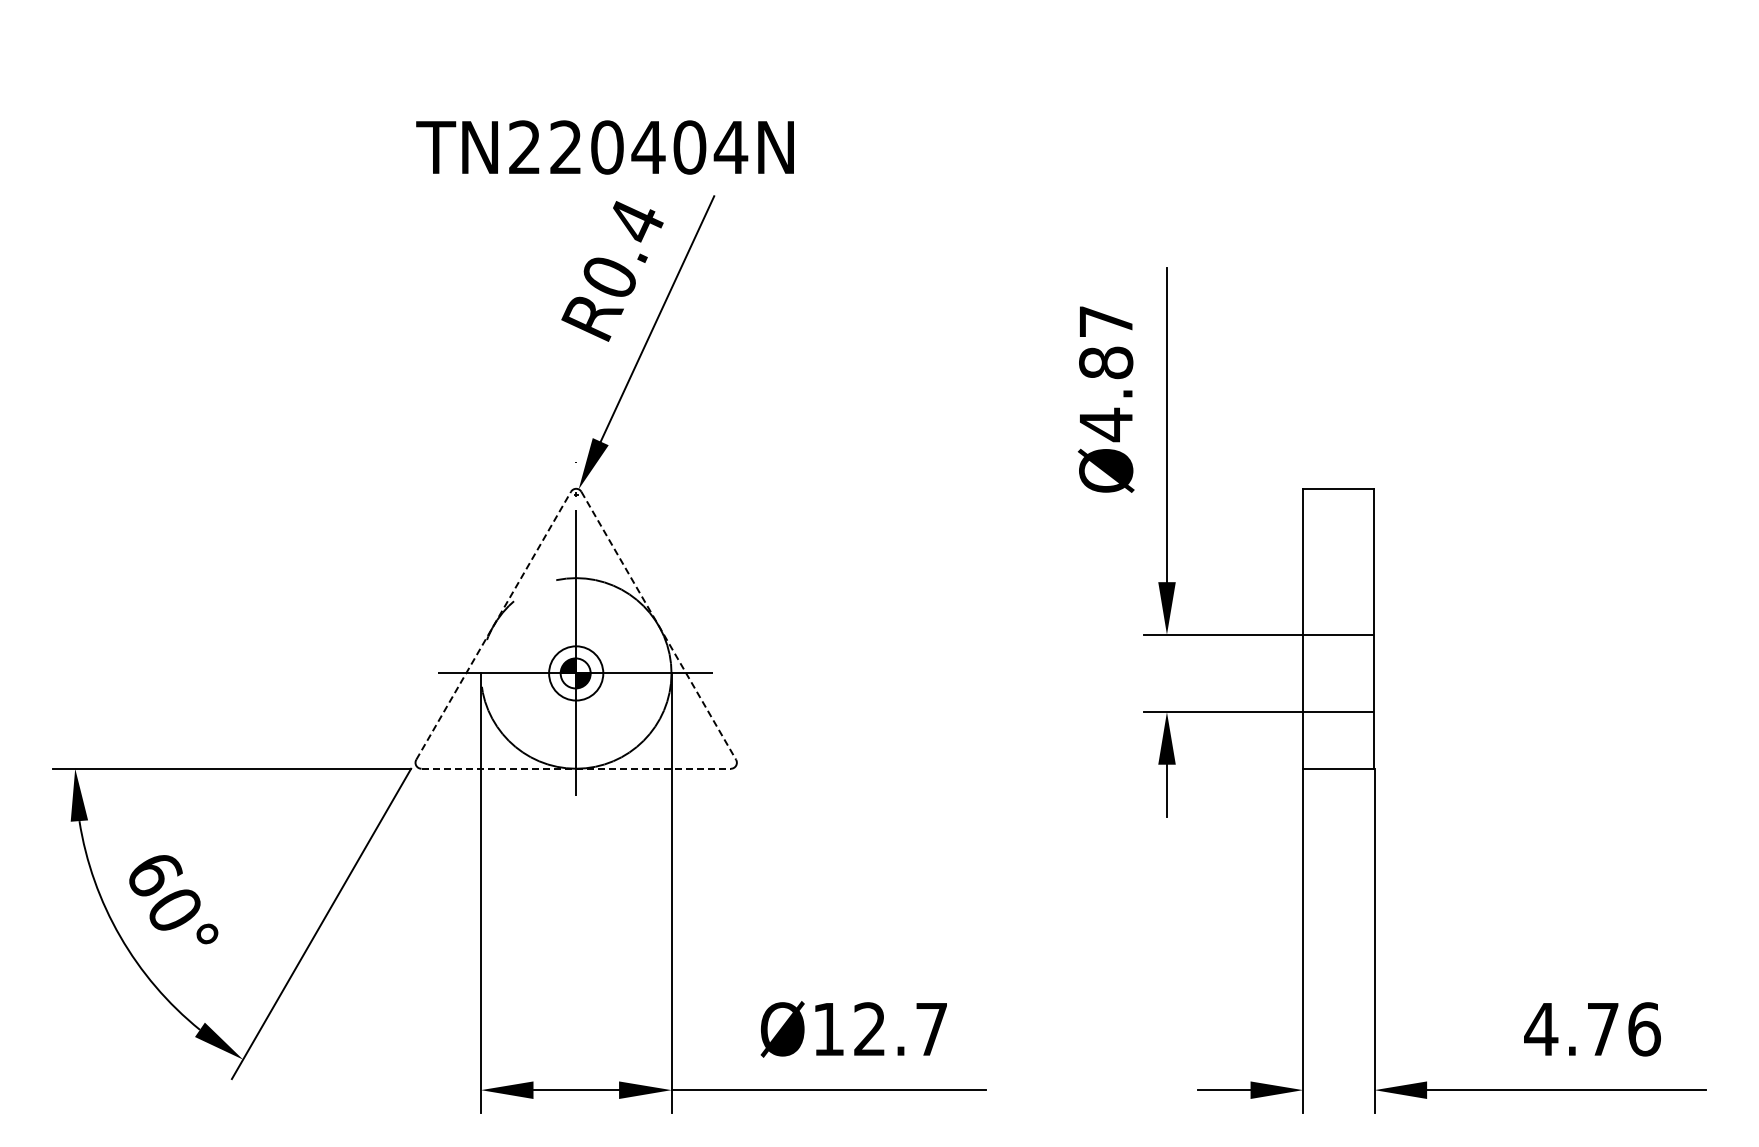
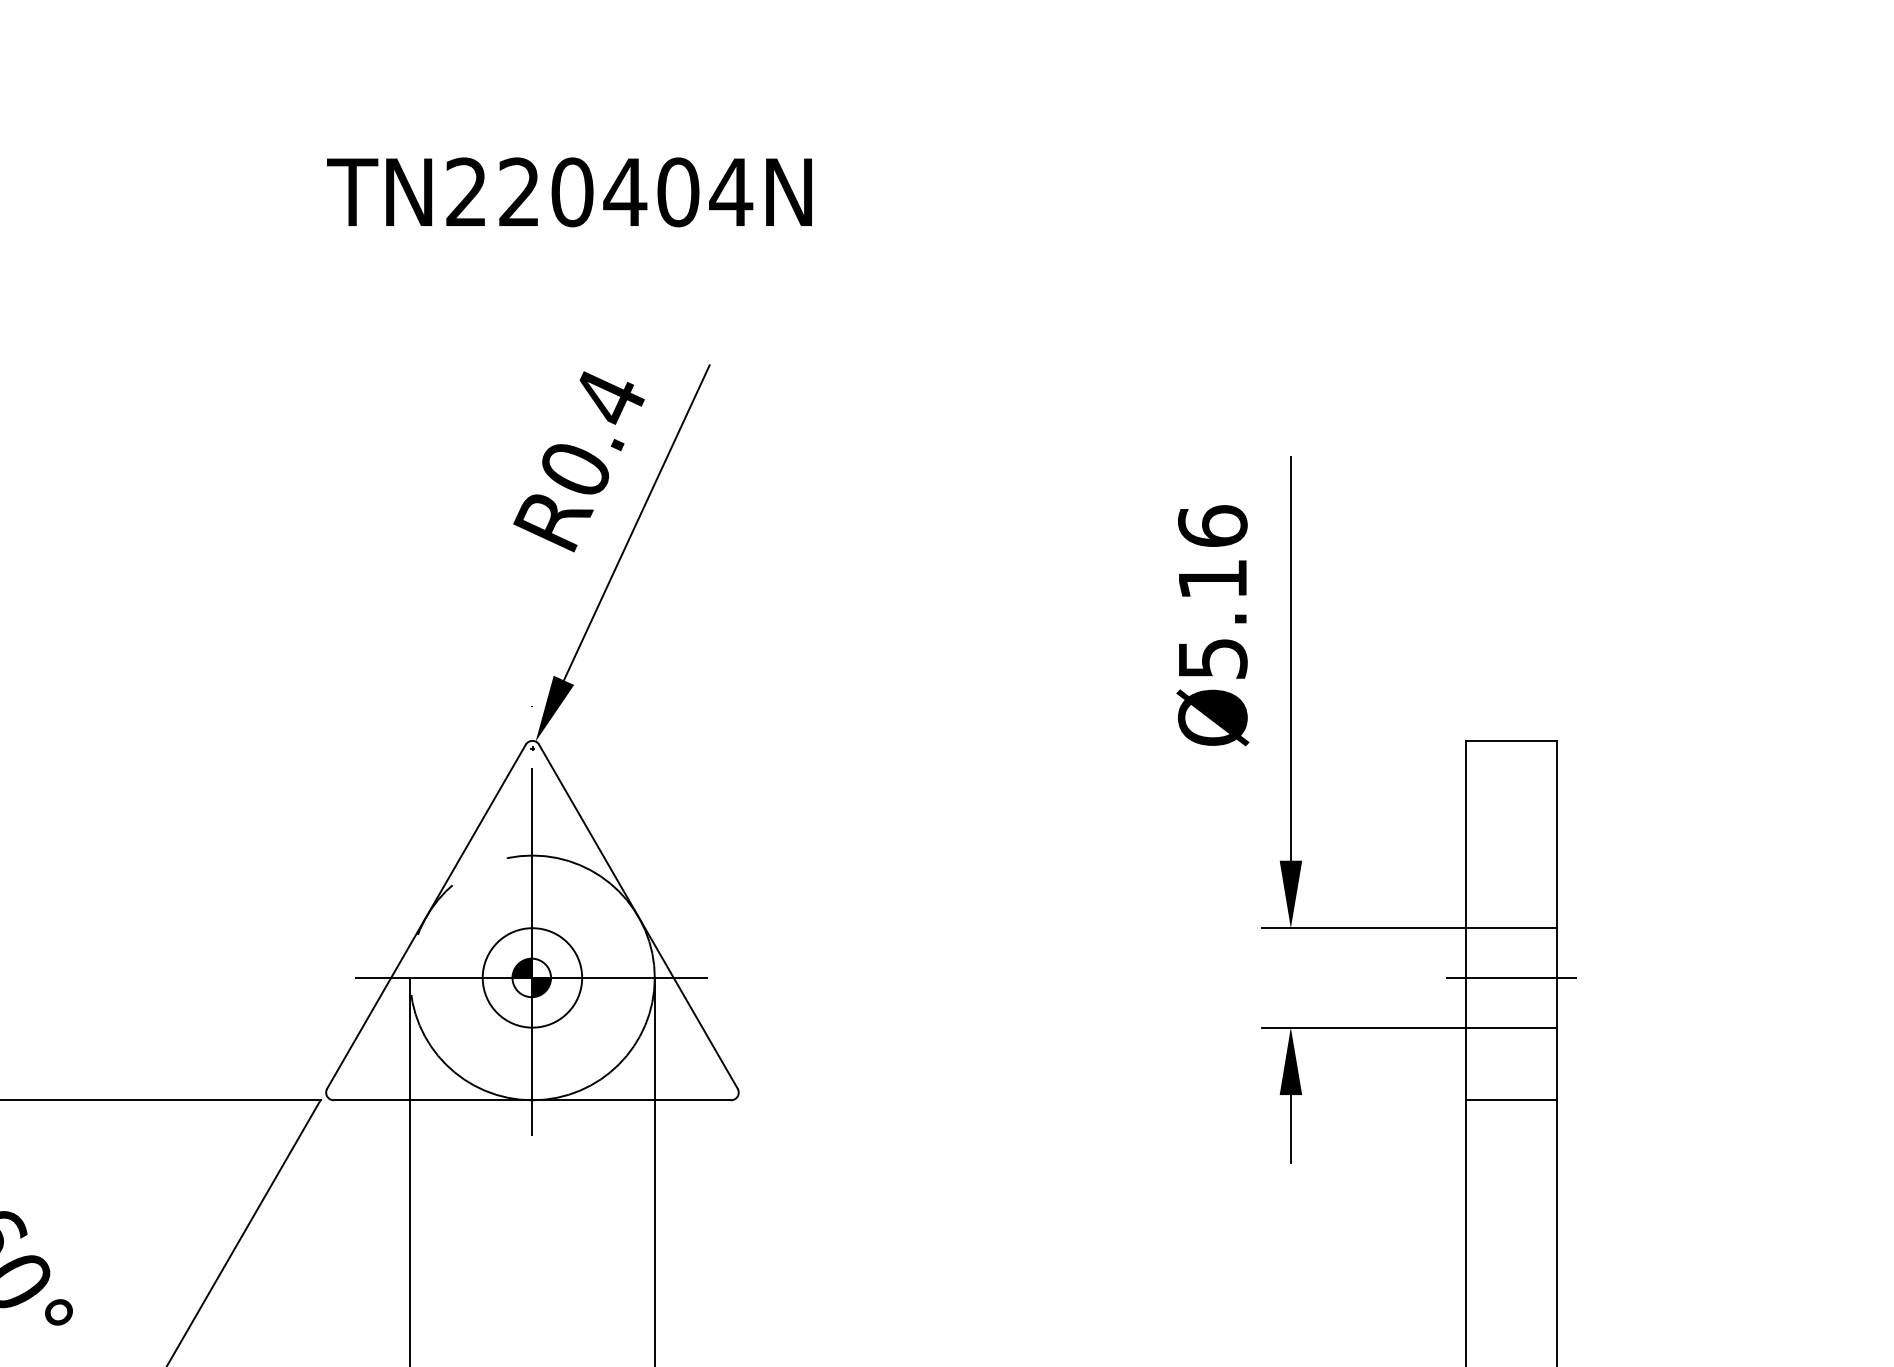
text: (604, 147) -> (568, 192), moved
text: (1106, 373) -> (1213, 592), Ø4.87 -> Ø5.16
line: (493, 625) -> (426, 916), dashed -> solid
line: (658, 625) -> (638, 916), dashed -> solid
circle: (575, 673) -> (531, 977), size x1.43
line: (1338, 673) -> (1511, 977), added
line: (576, 768) -> (532, 1099), dashed -> solid

